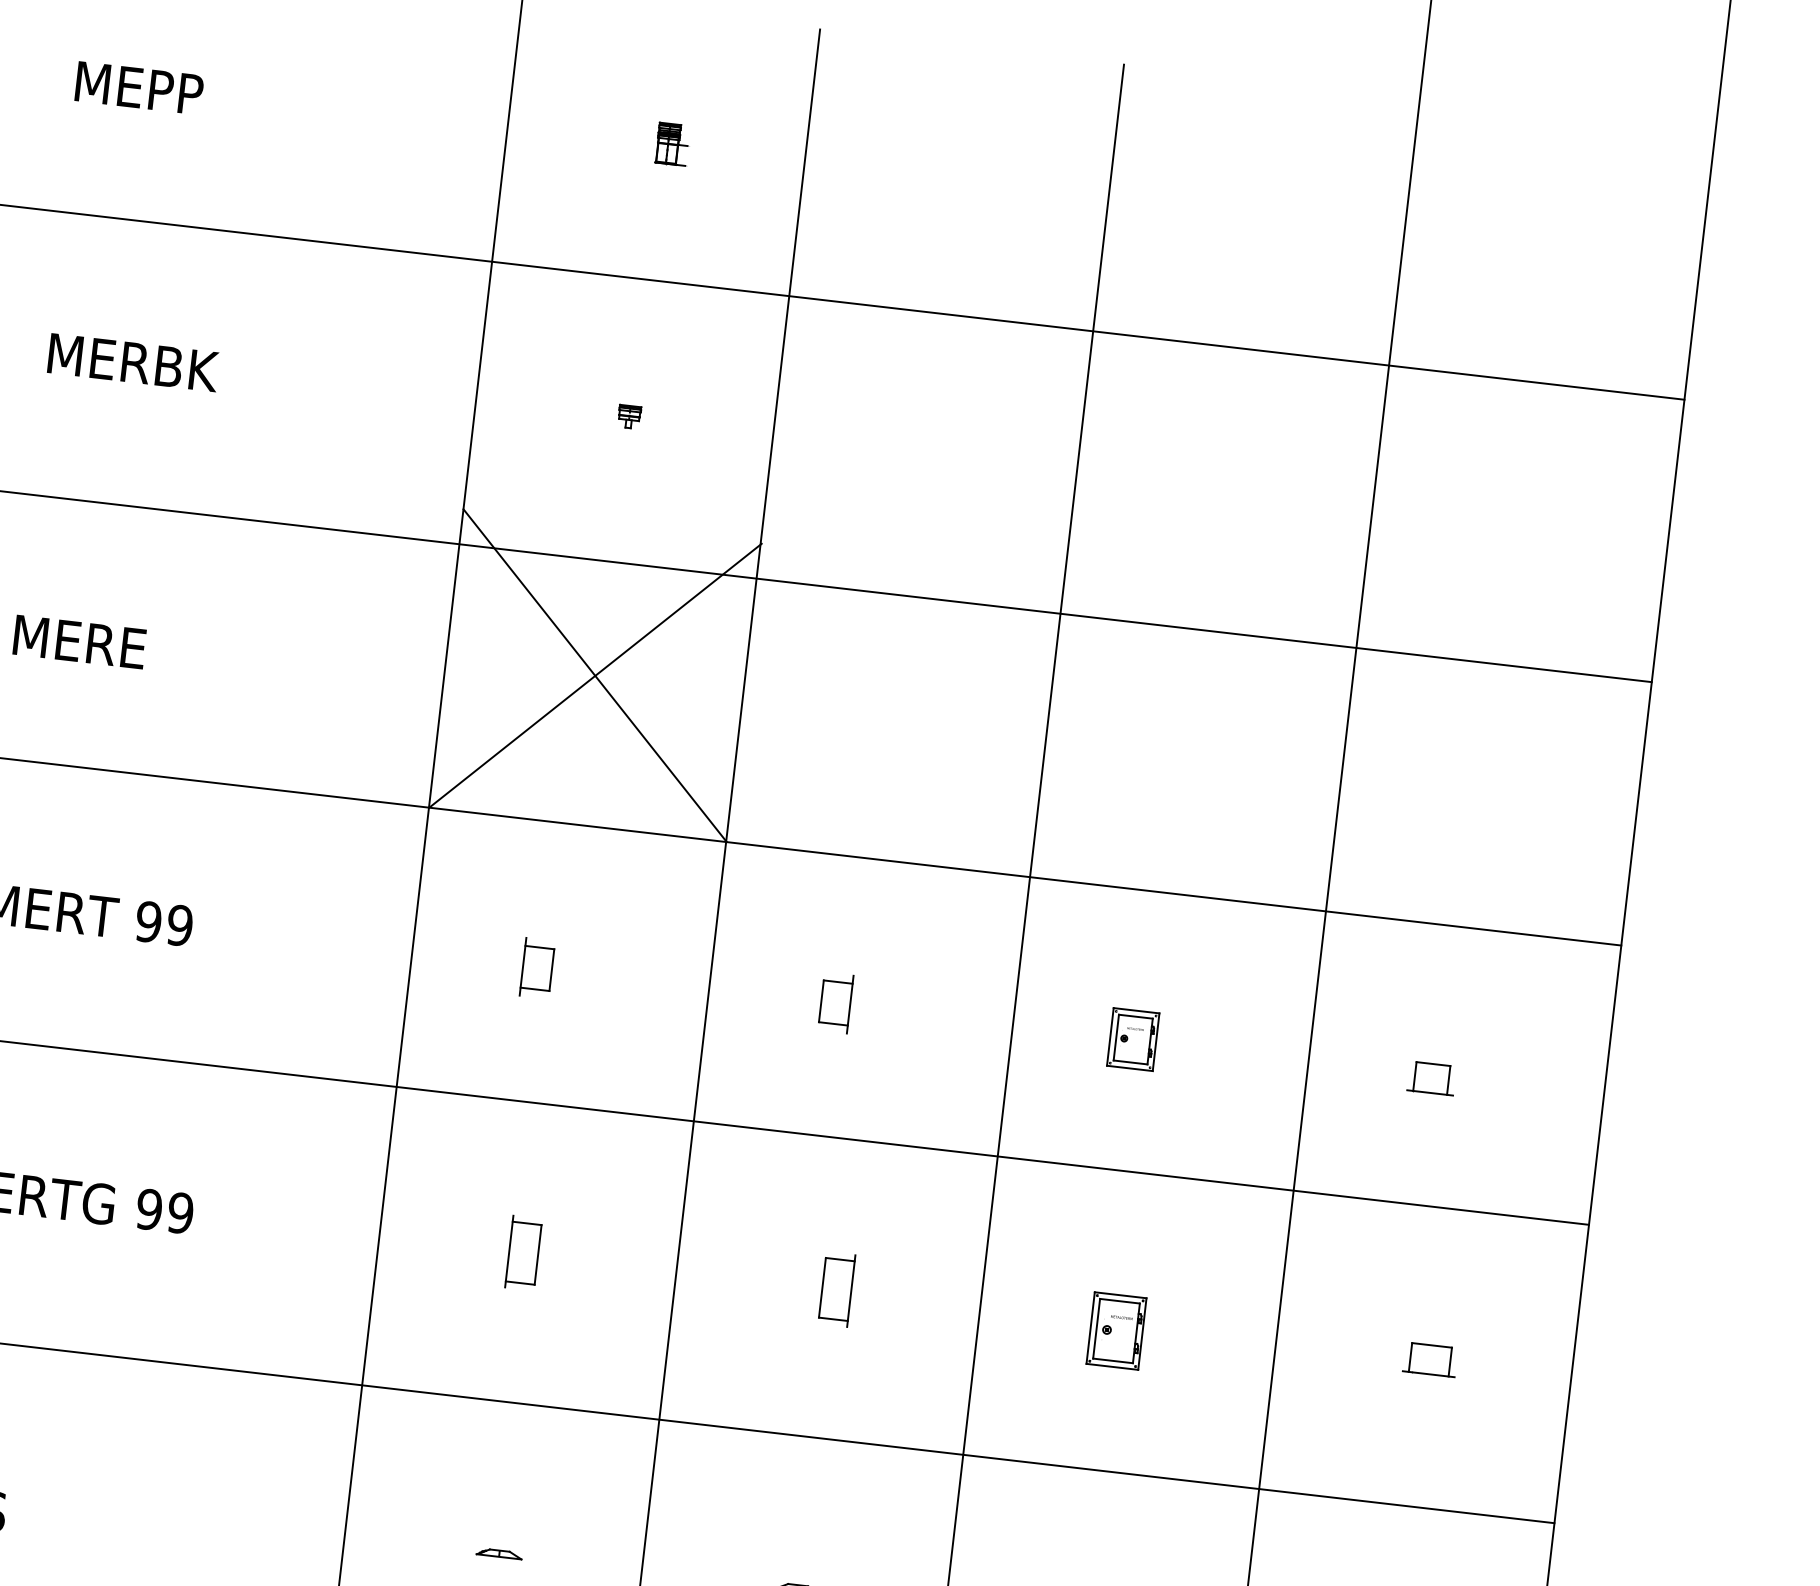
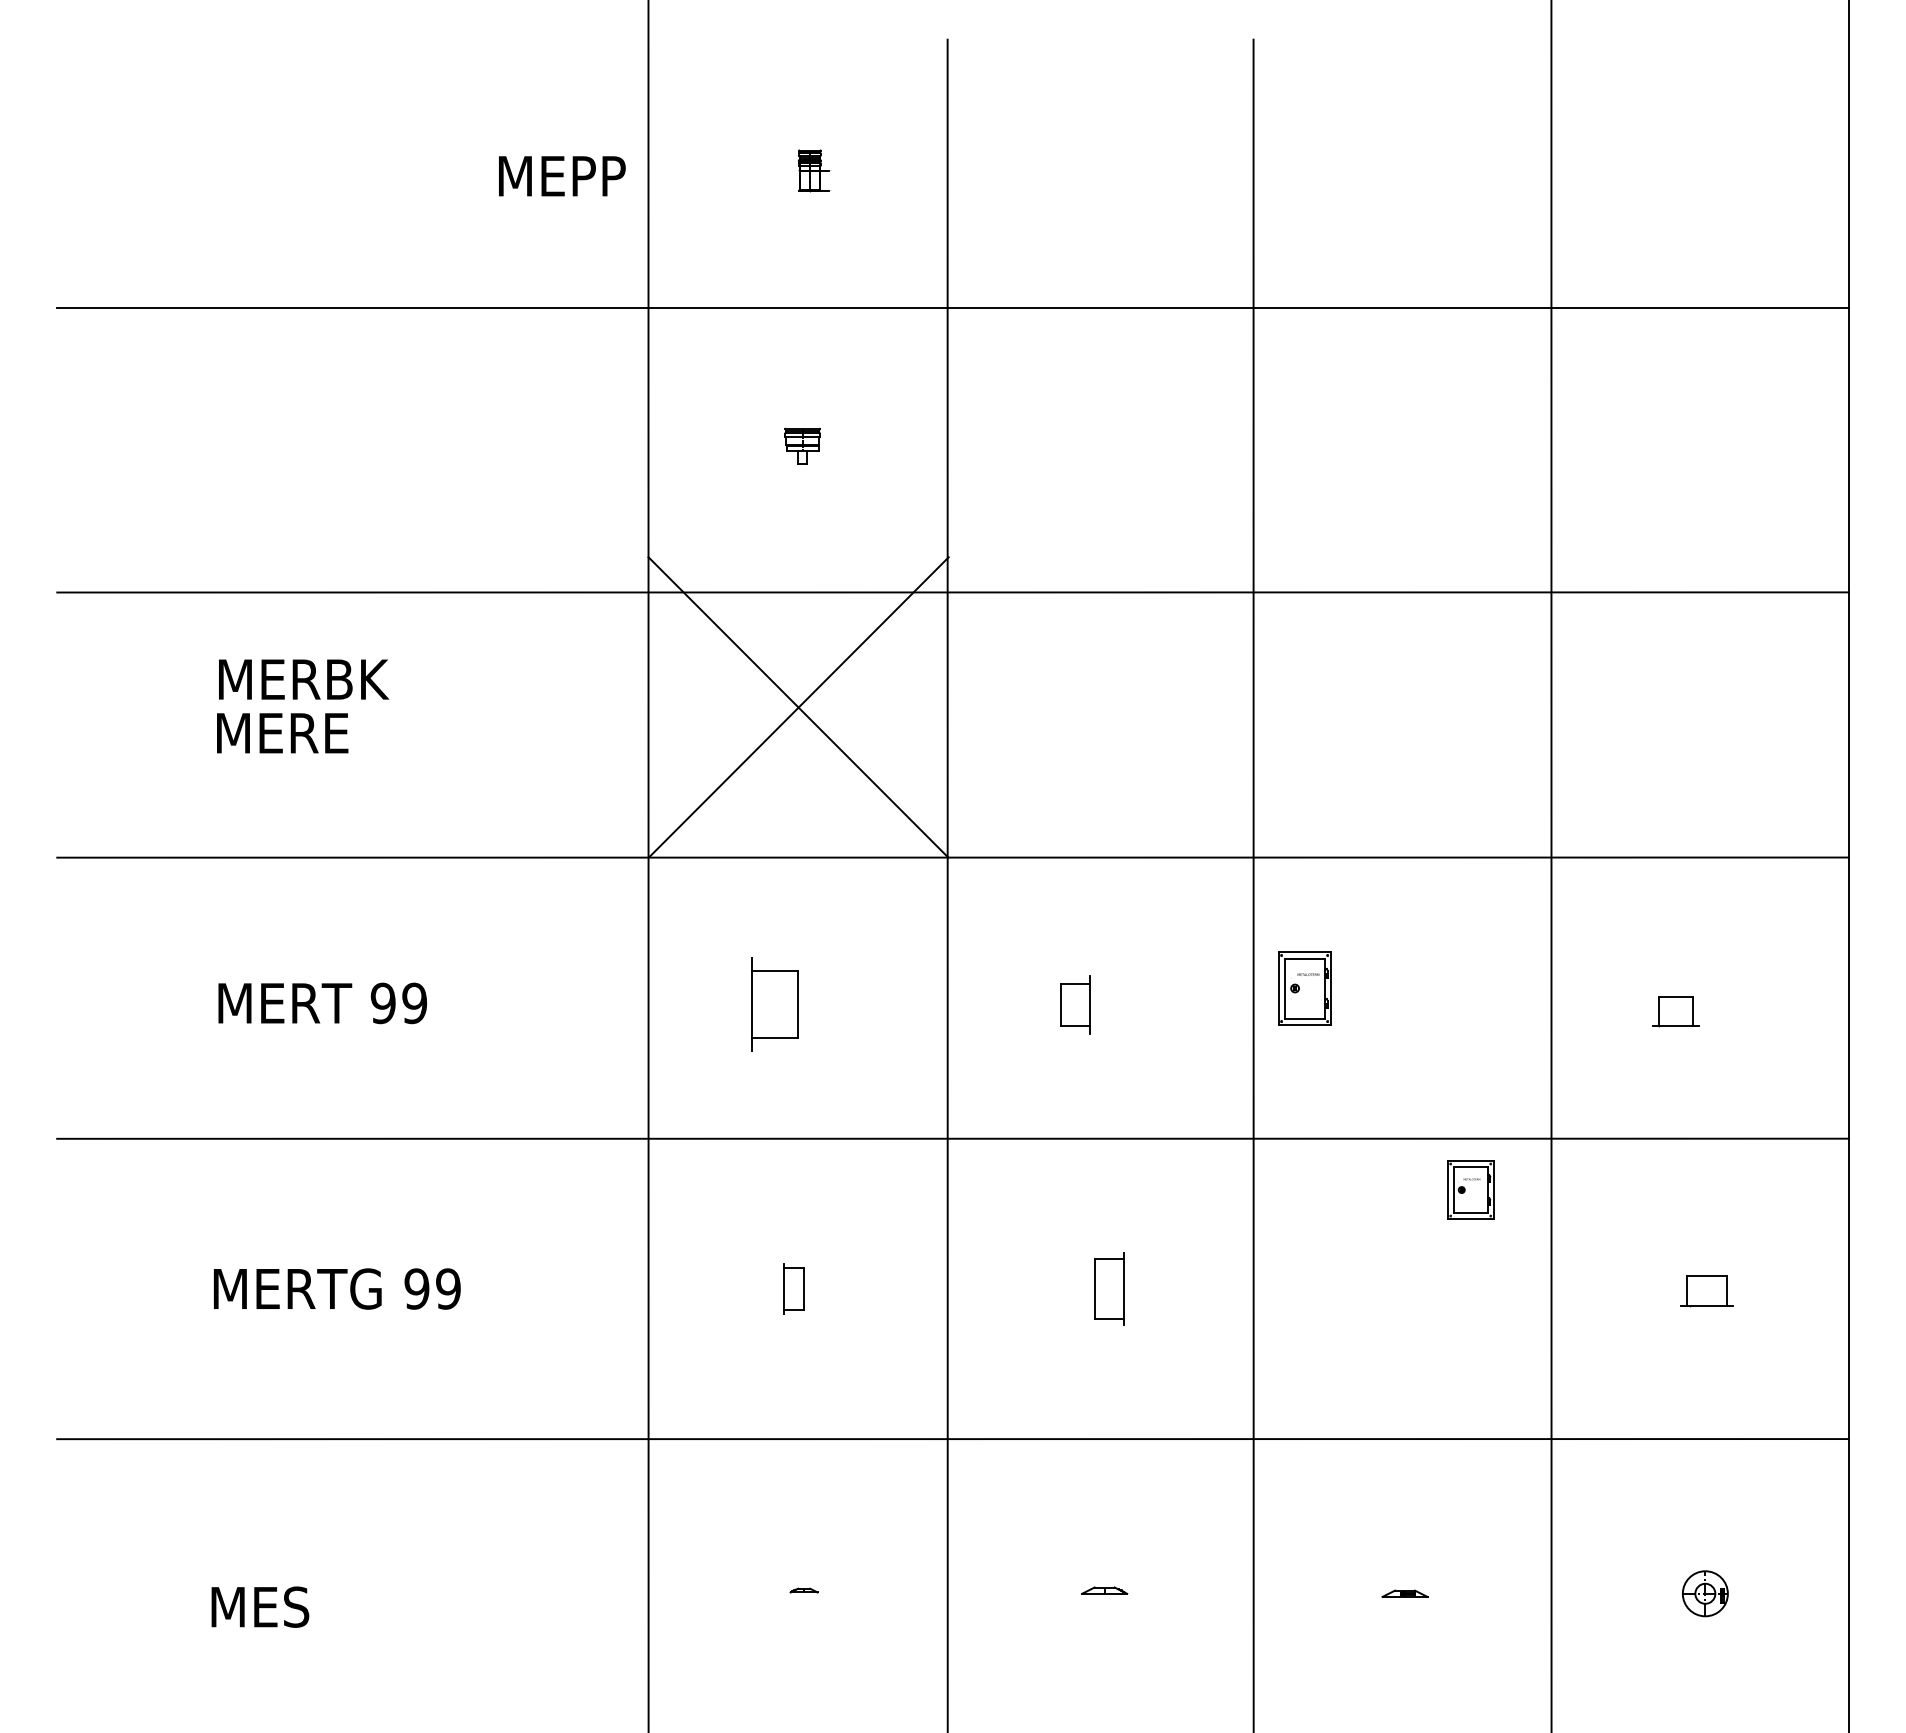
text: (139, 88) -> (562, 176), moved
text: (134, 362) -> (304, 679), moved
part: (629, 416) -> (802, 446), size x1.6
part: (537, 968) -> (774, 1004), size x1.6
part: (1133, 1038) -> (1470, 1189), moved
part: (523, 1252) -> (793, 1288), size x0.7
part: (1116, 1331) -> (1304, 988), moved
part: (498, 1553) -> (803, 1590), size x0.6

